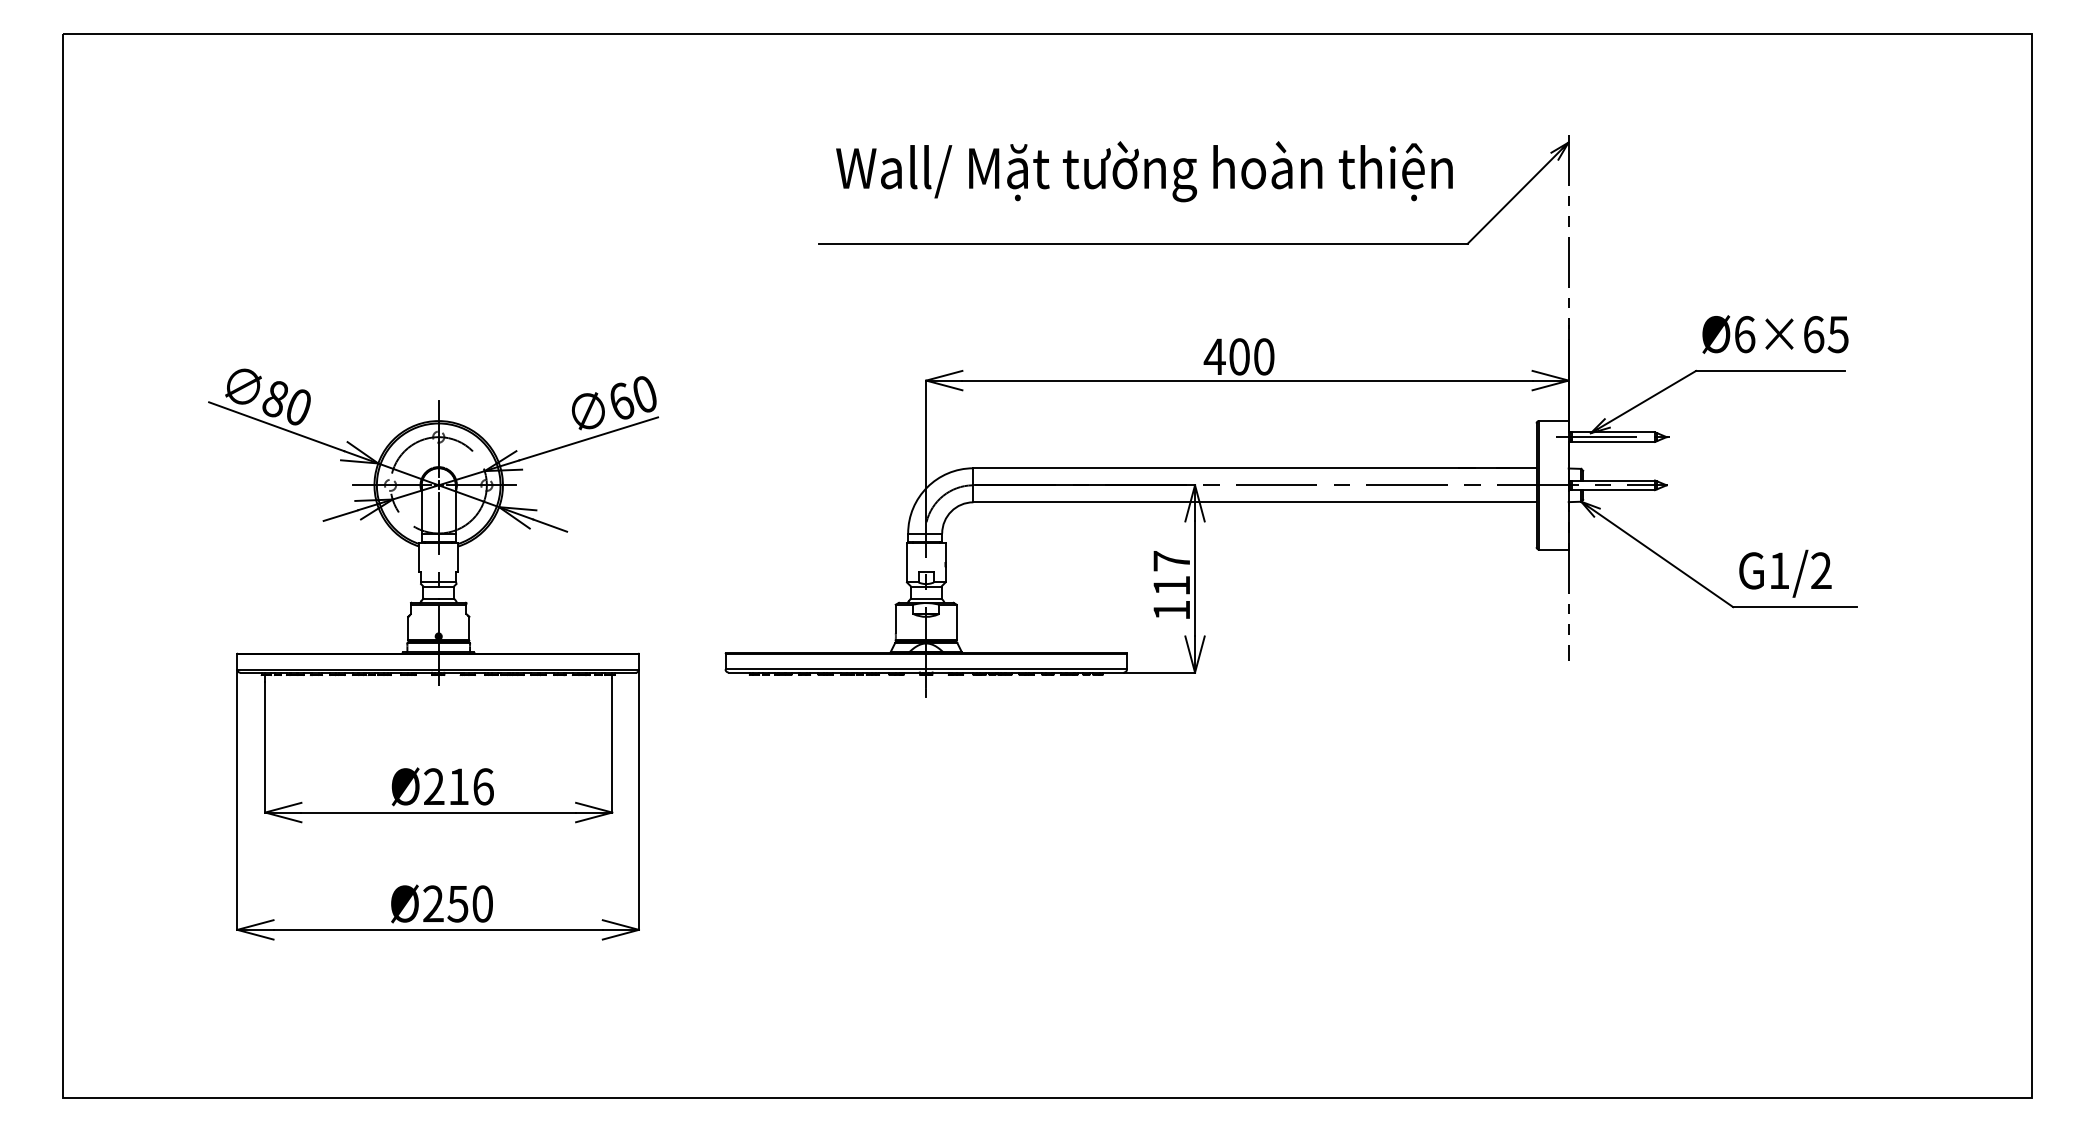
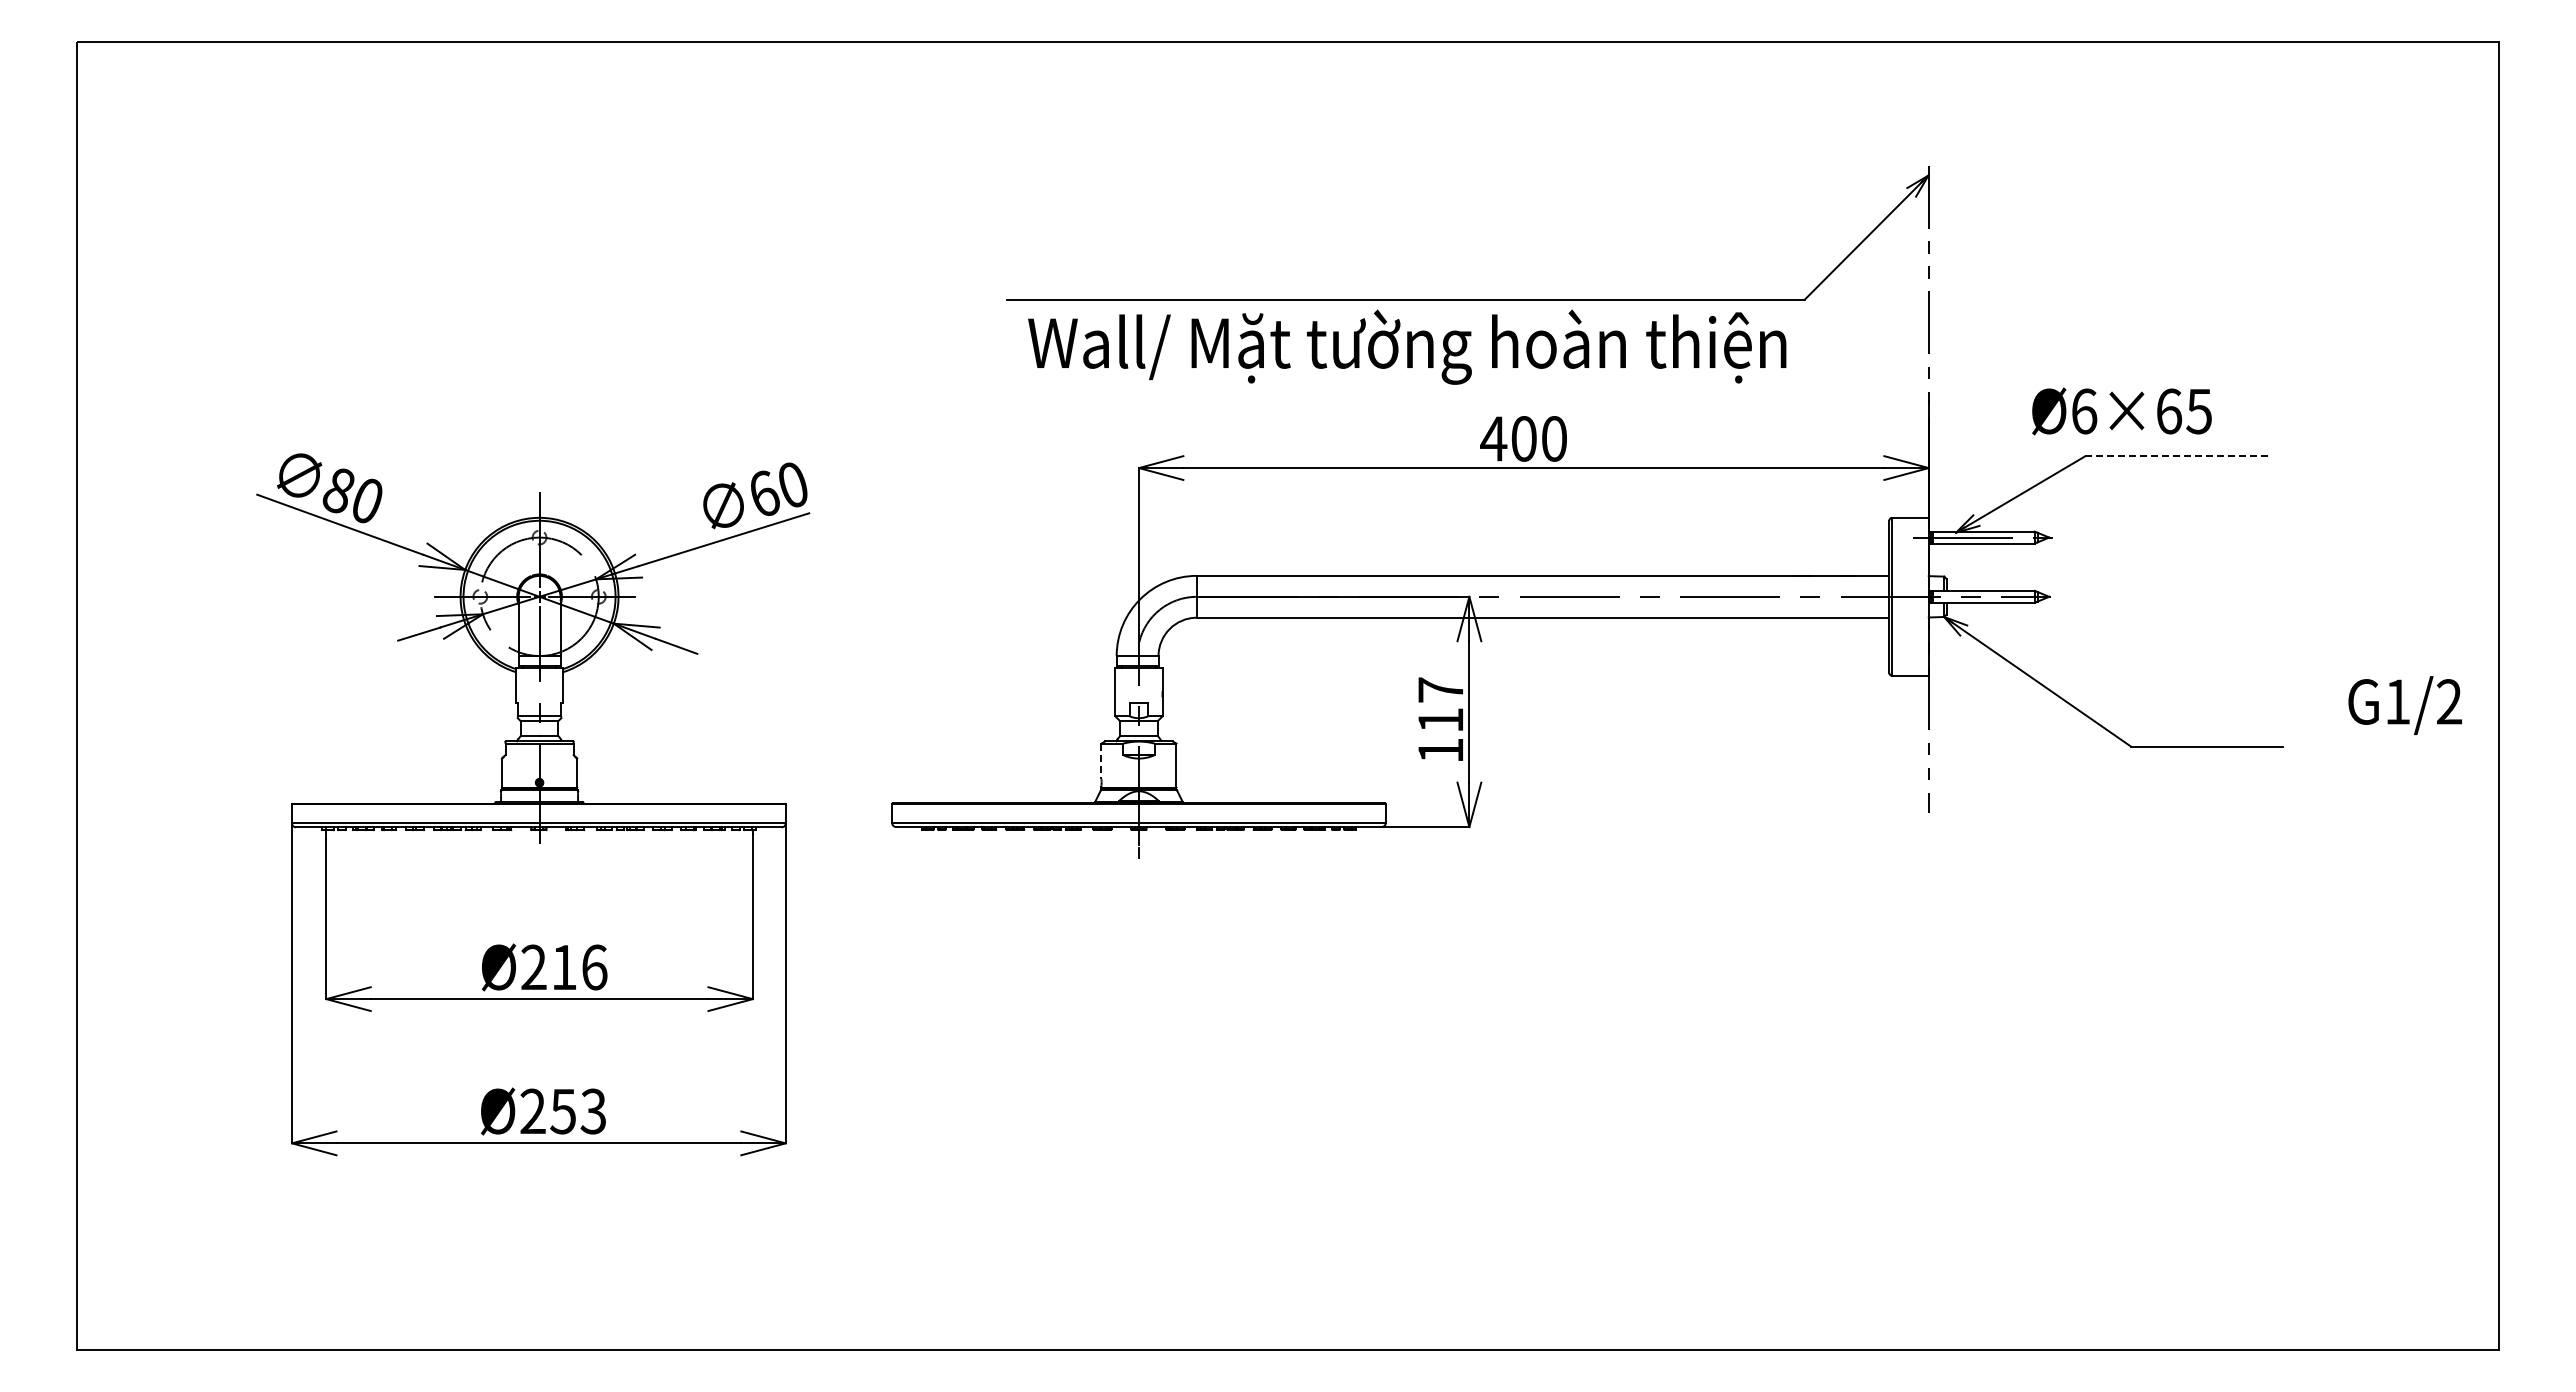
text: (1144, 171) -> (1407, 346), moved
text: (1775, 334) -> (2121, 411), moved
line: (1770, 371) -> (2176, 456), solid -> dashed
text: (1784, 573) -> (2404, 705), moved
line: (895, 619) -> (1101, 761), solid -> dashed
text: (482, 903) -> (593, 1111), Ø250 -> Ø253

